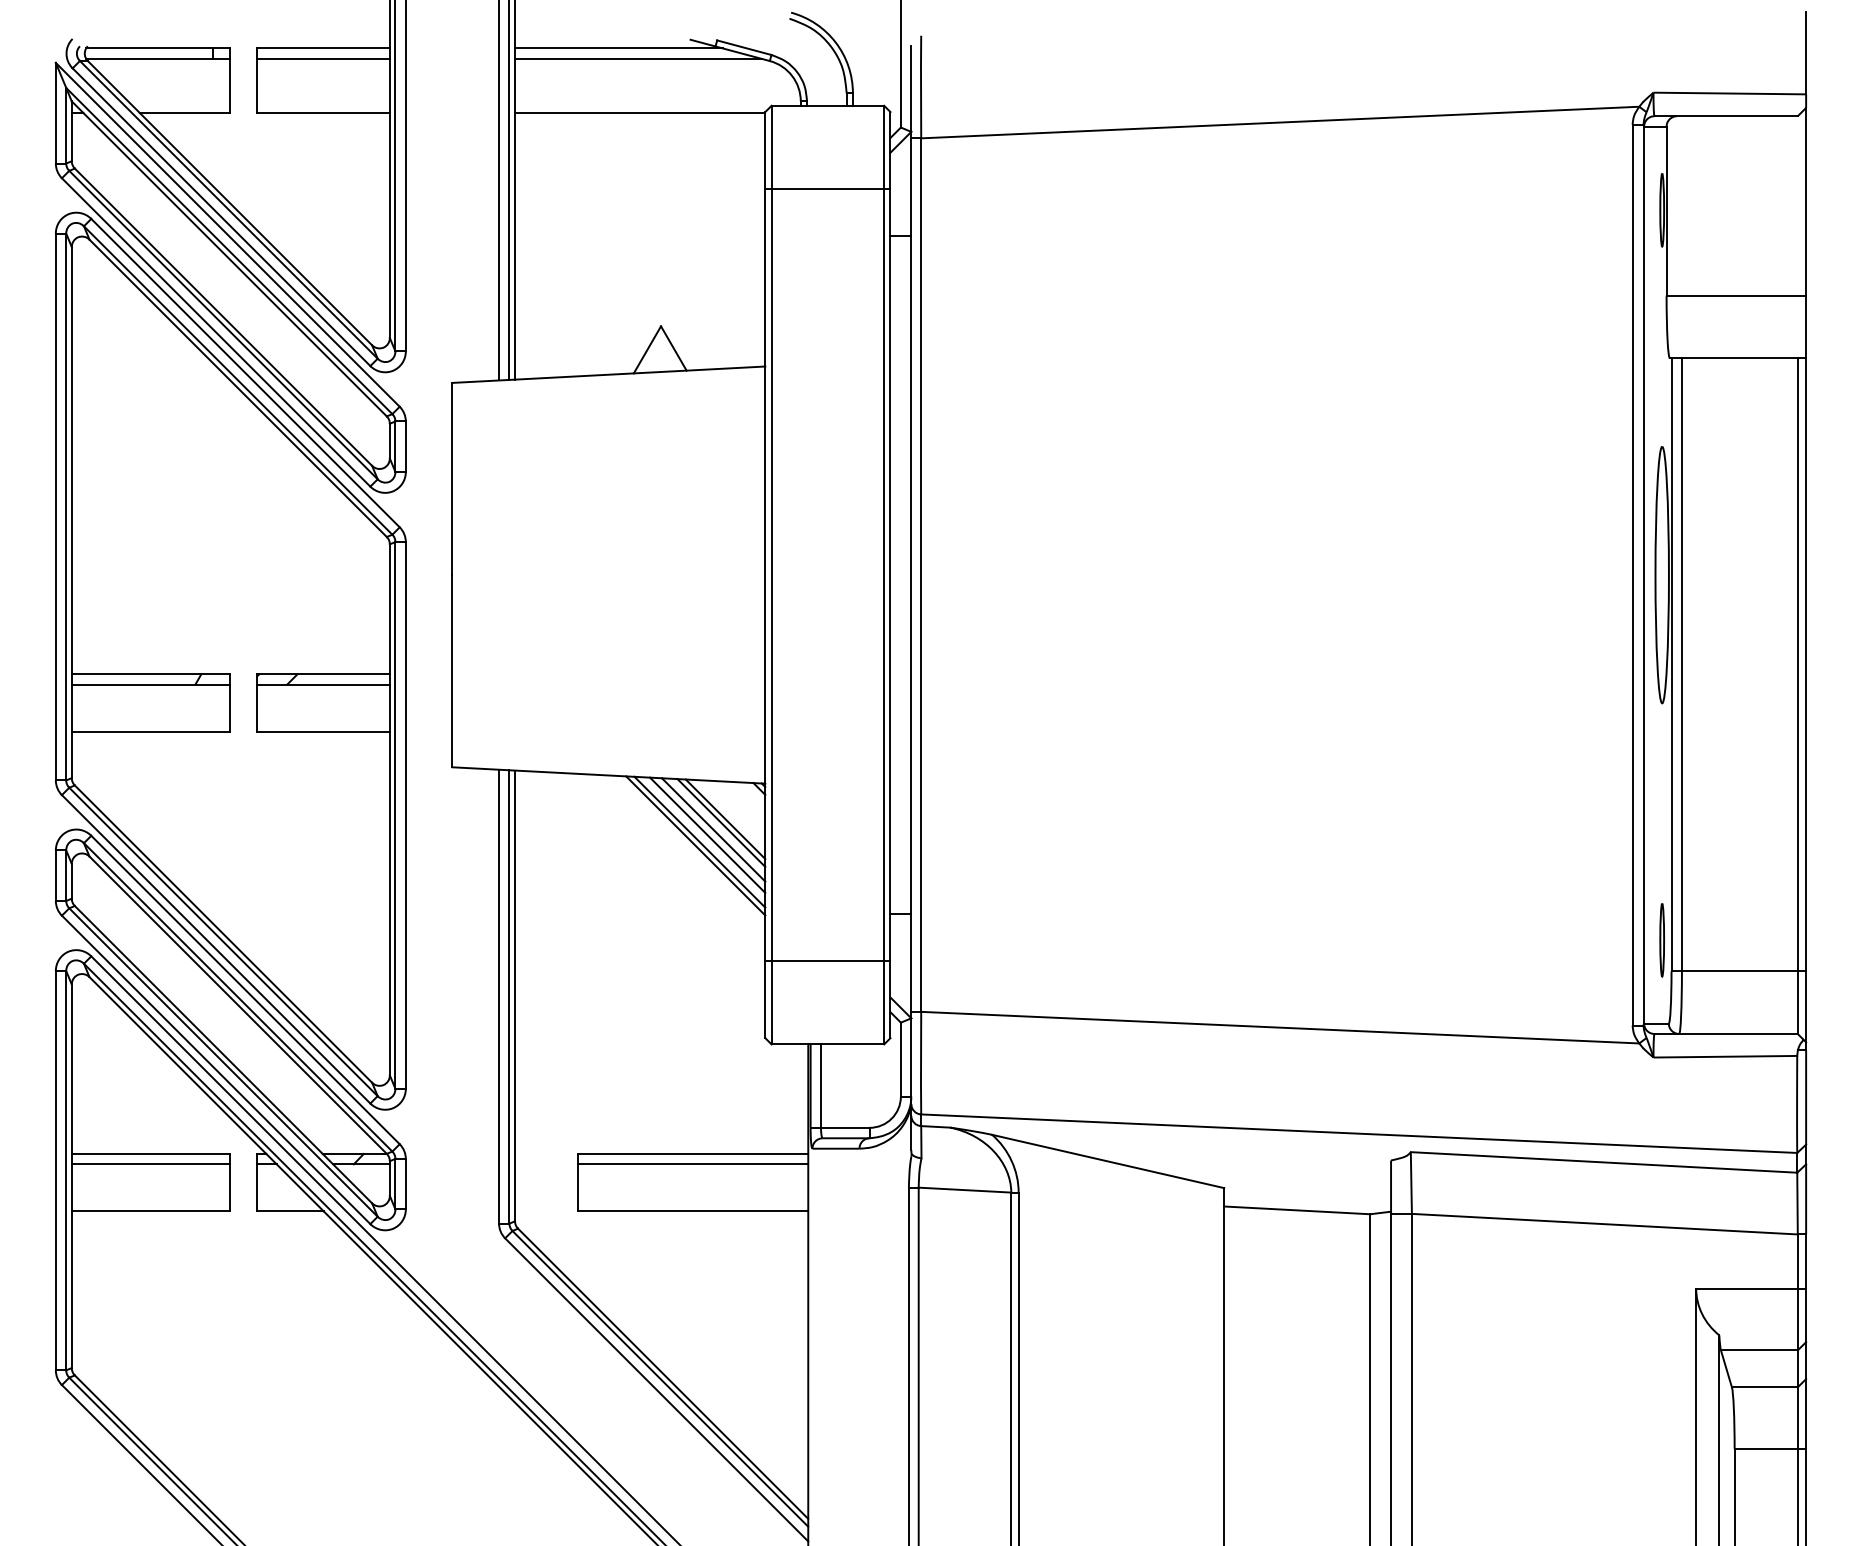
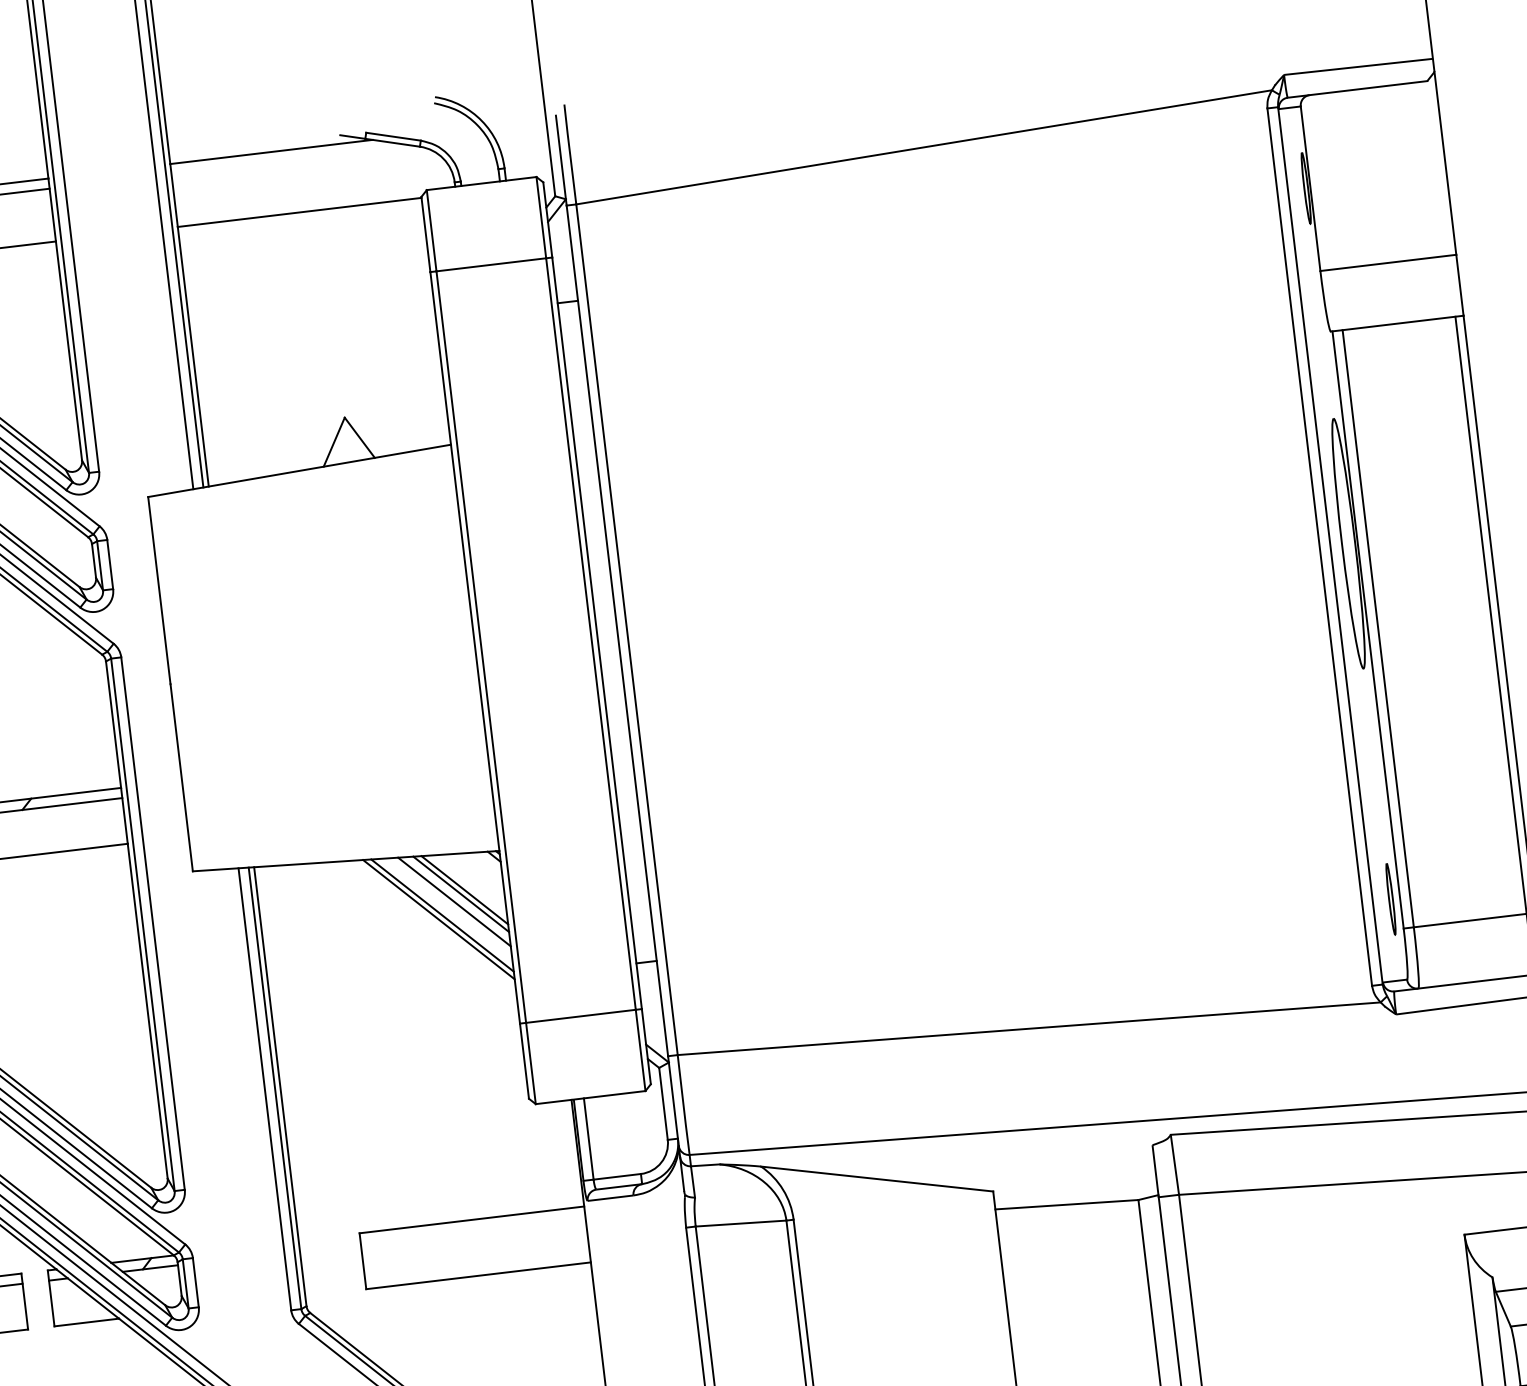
line: (638, 58) -> (291, 159), removed
line: (707, 834) -> (449, 907), removed
line: (692, 1164) -> (472, 1230), removed

